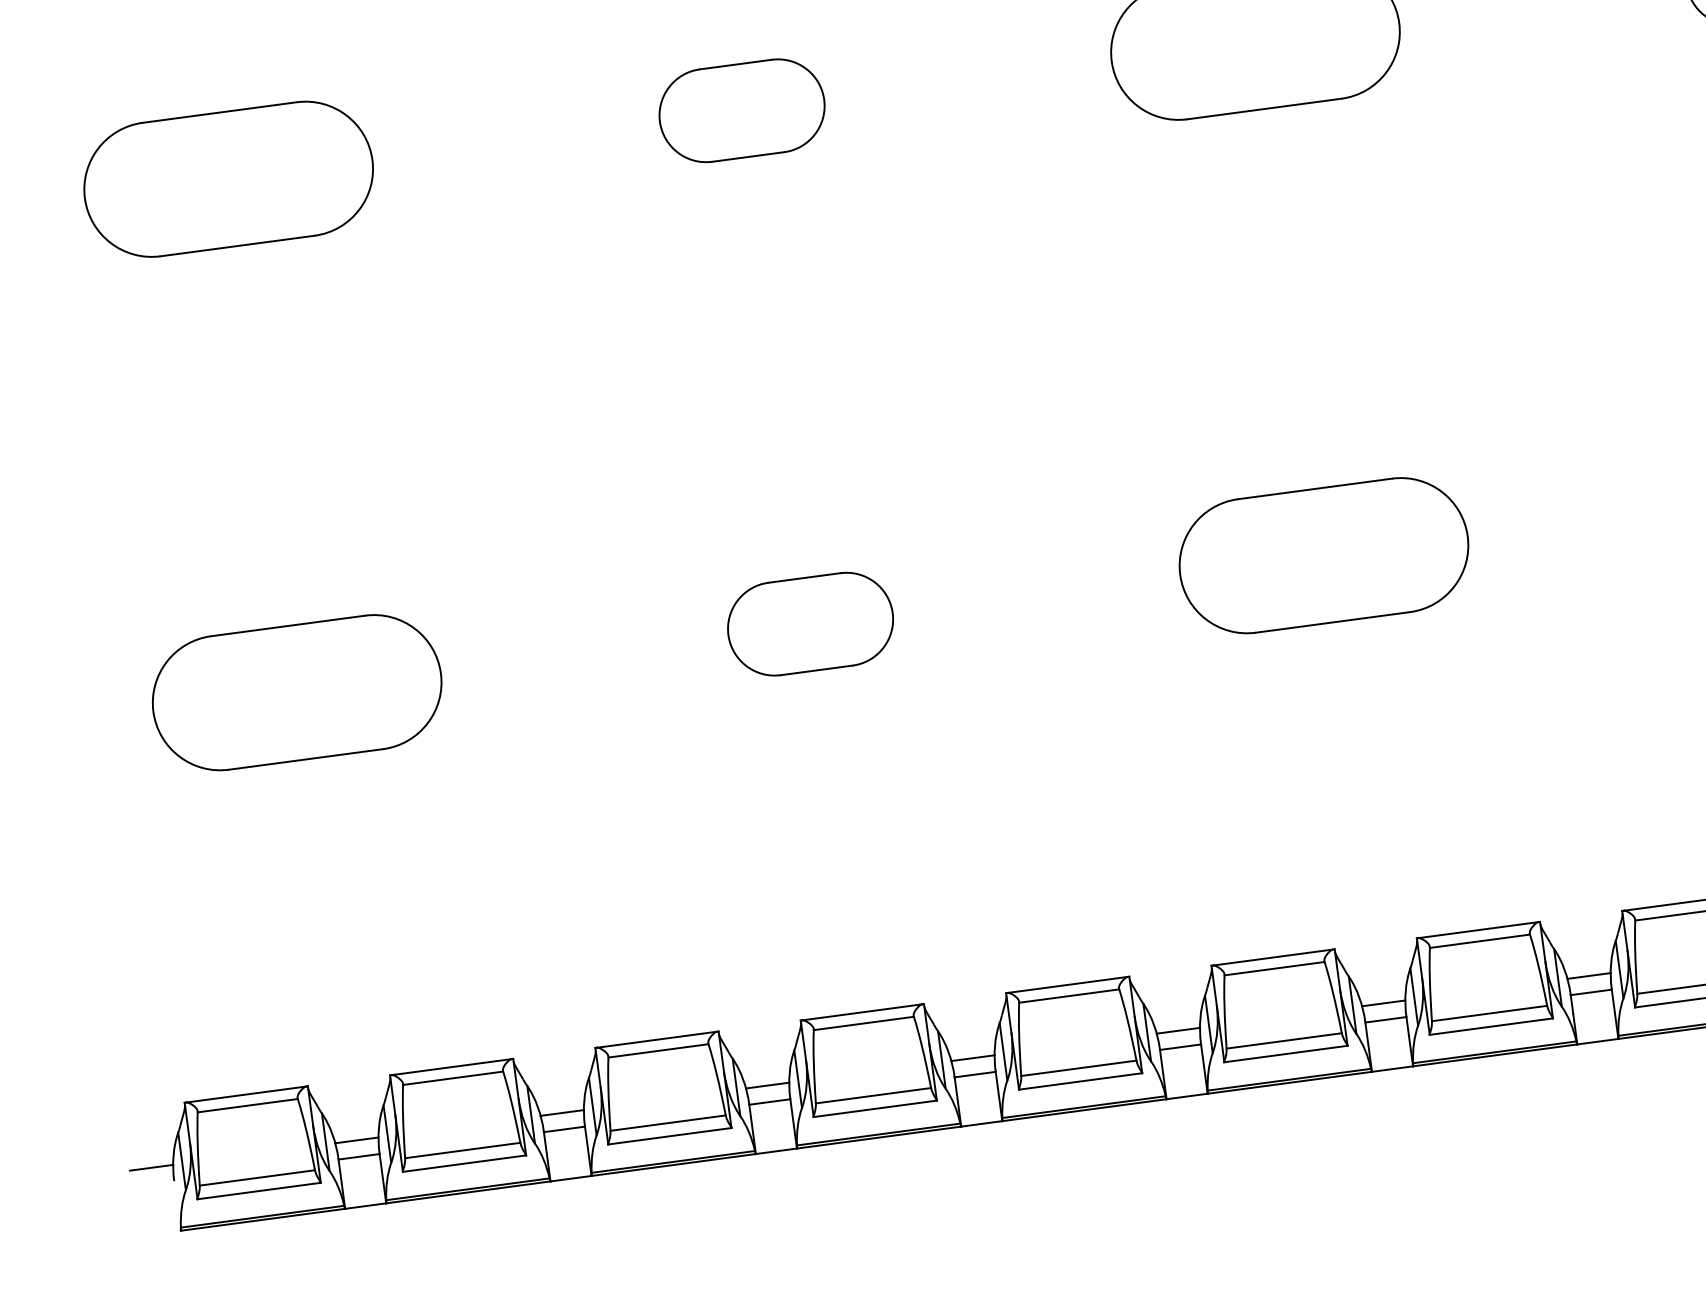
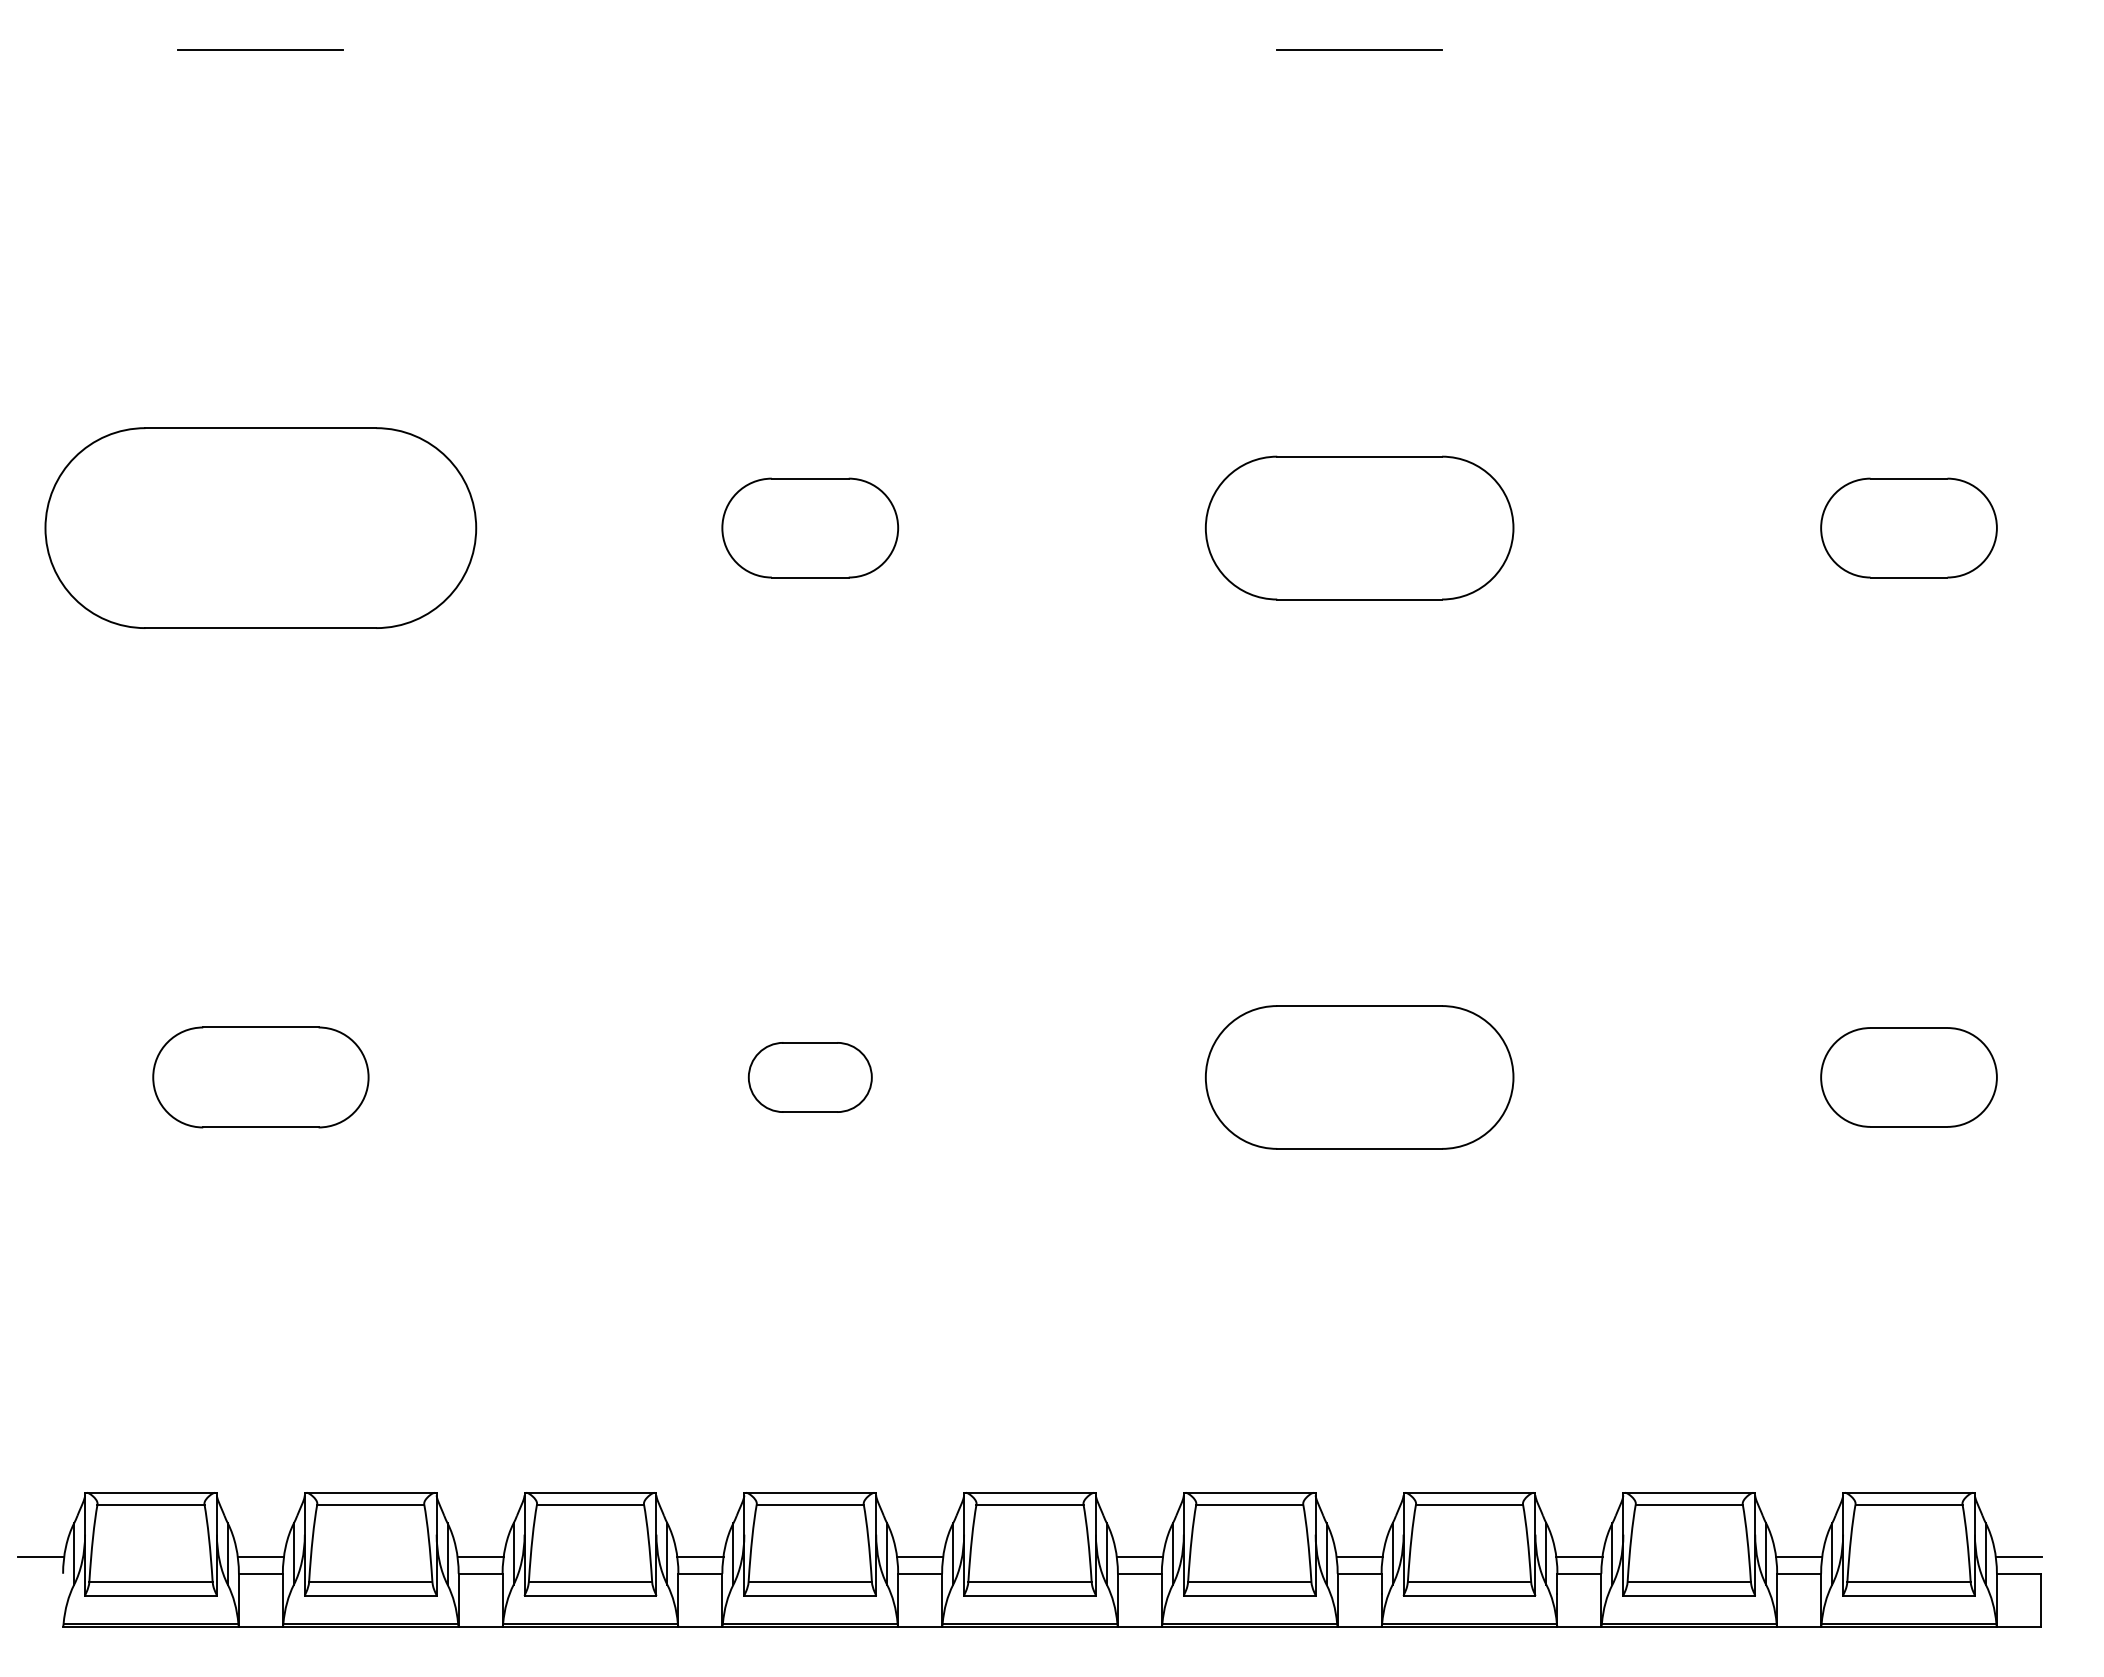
part: (228, 178) -> (260, 527), size x1.4
part: (810, 624) -> (810, 1077), size x0.7
part: (296, 692) -> (260, 1077), size x0.7

